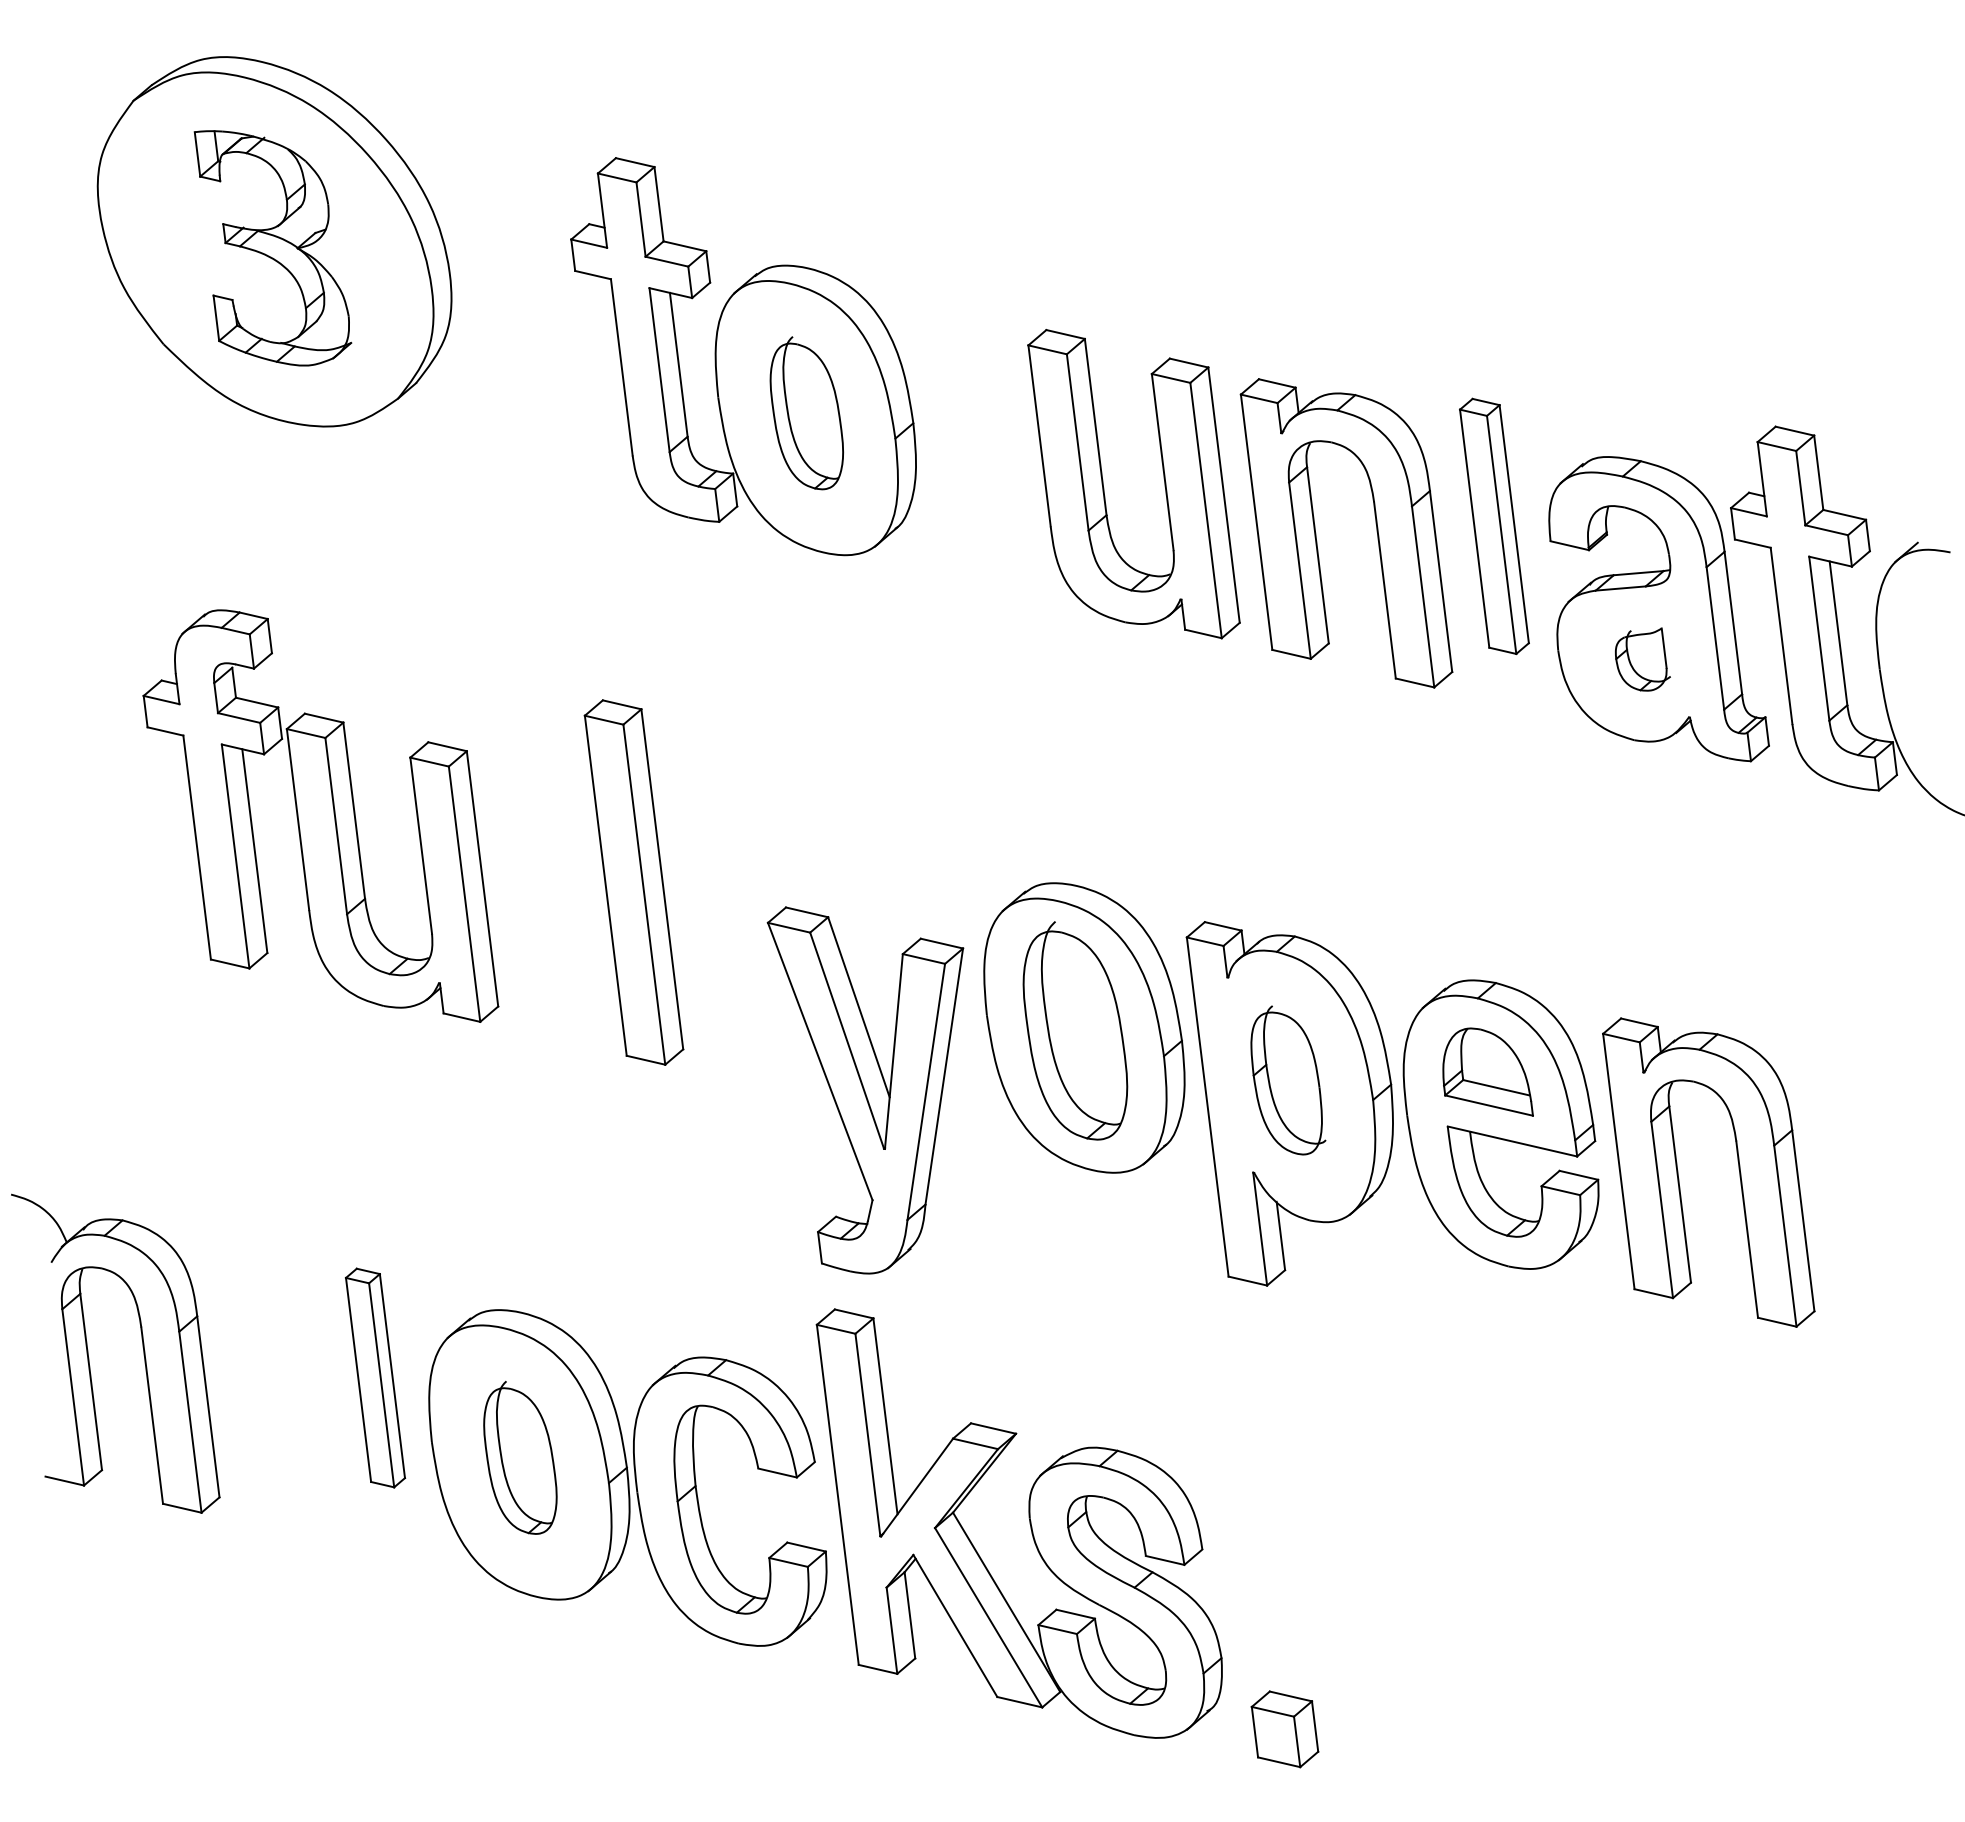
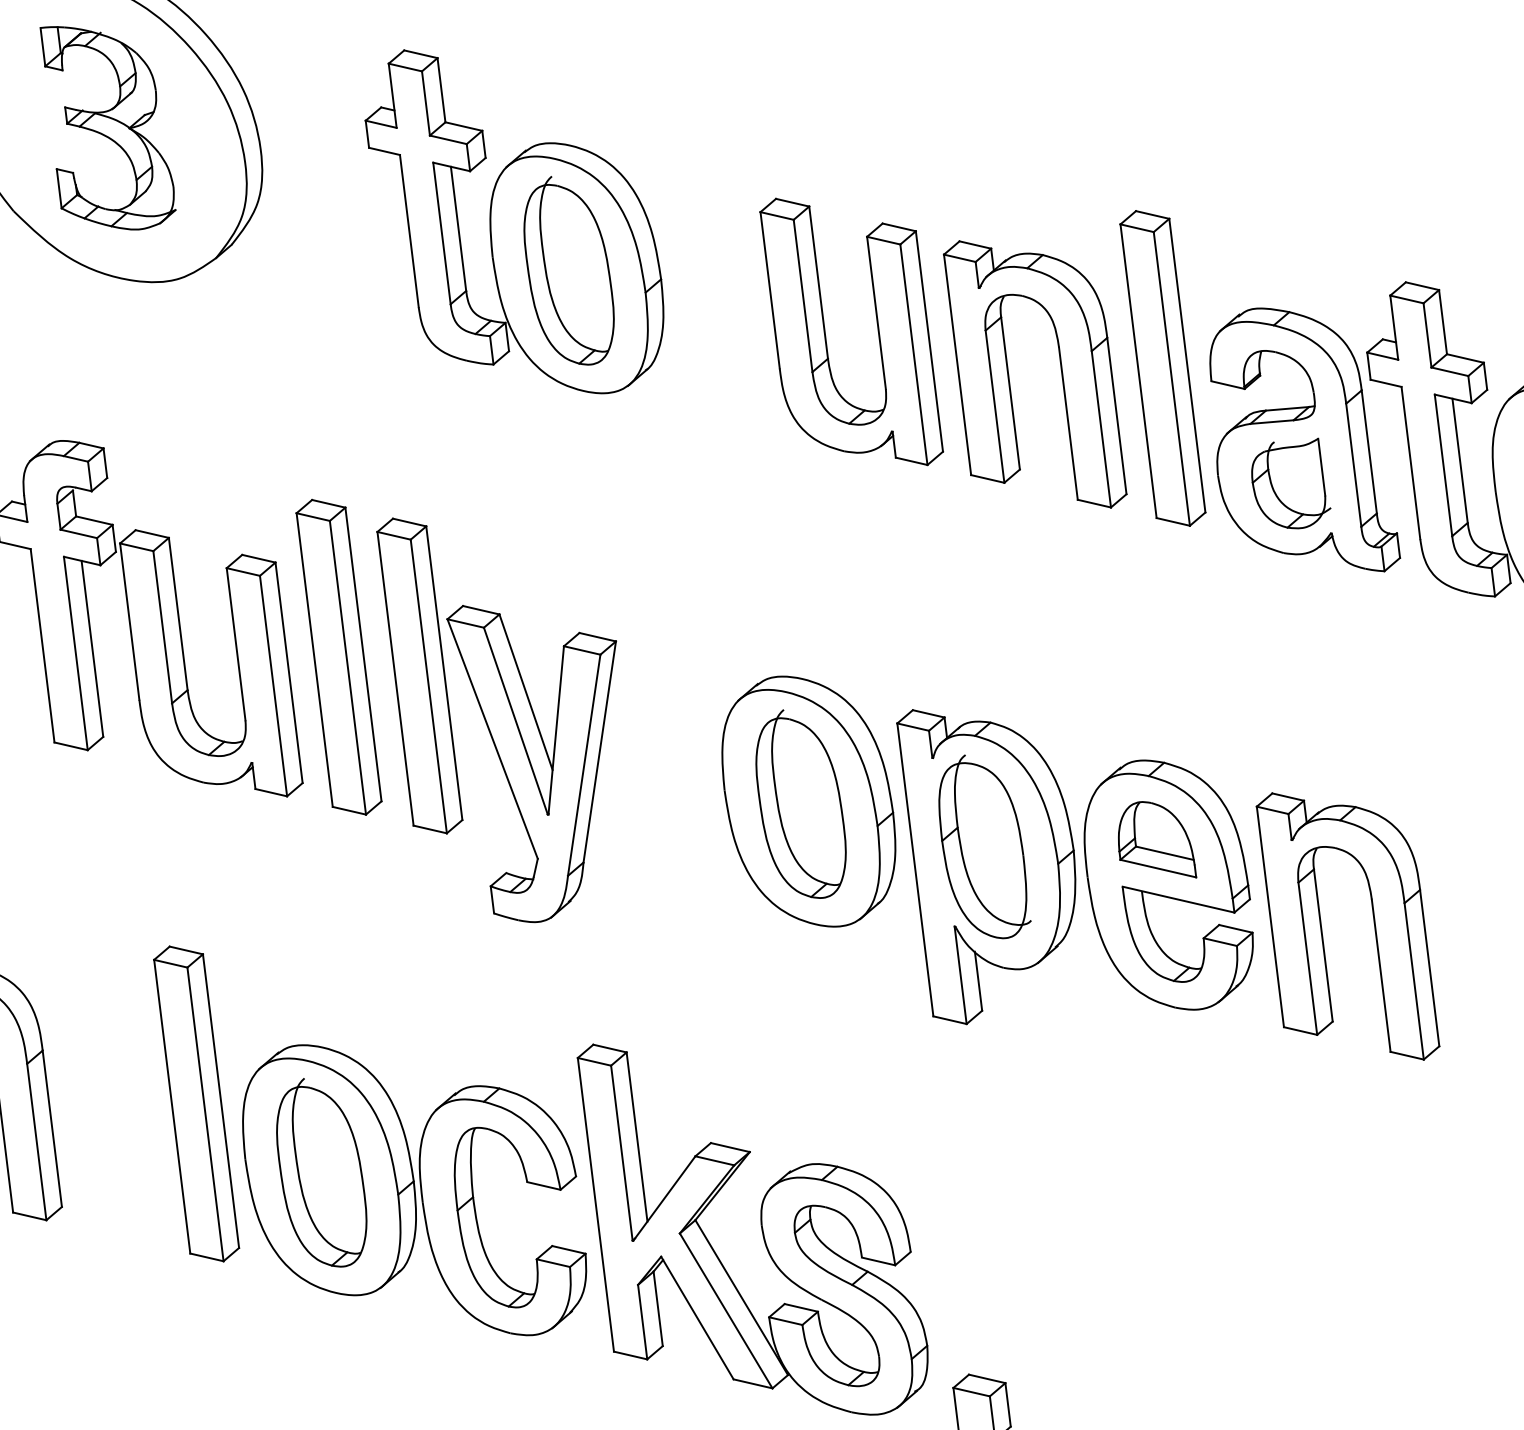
part: (806, 412) -> (568, 270), size x1.43
part: (1494, 526) -> (1163, 368), size x1.43
part: (1642, 659) -> (1290, 483), size x1.67
part: (540, 860) -> (339, 656), added
part: (1288, 1080) -> (985, 846), size x1.43
part: (865, 1090) -> (531, 764), moved
part: (375, 1377) -> (196, 1103), size x1.67
part: (520, 1457) -> (321, 1172), size x1.43

